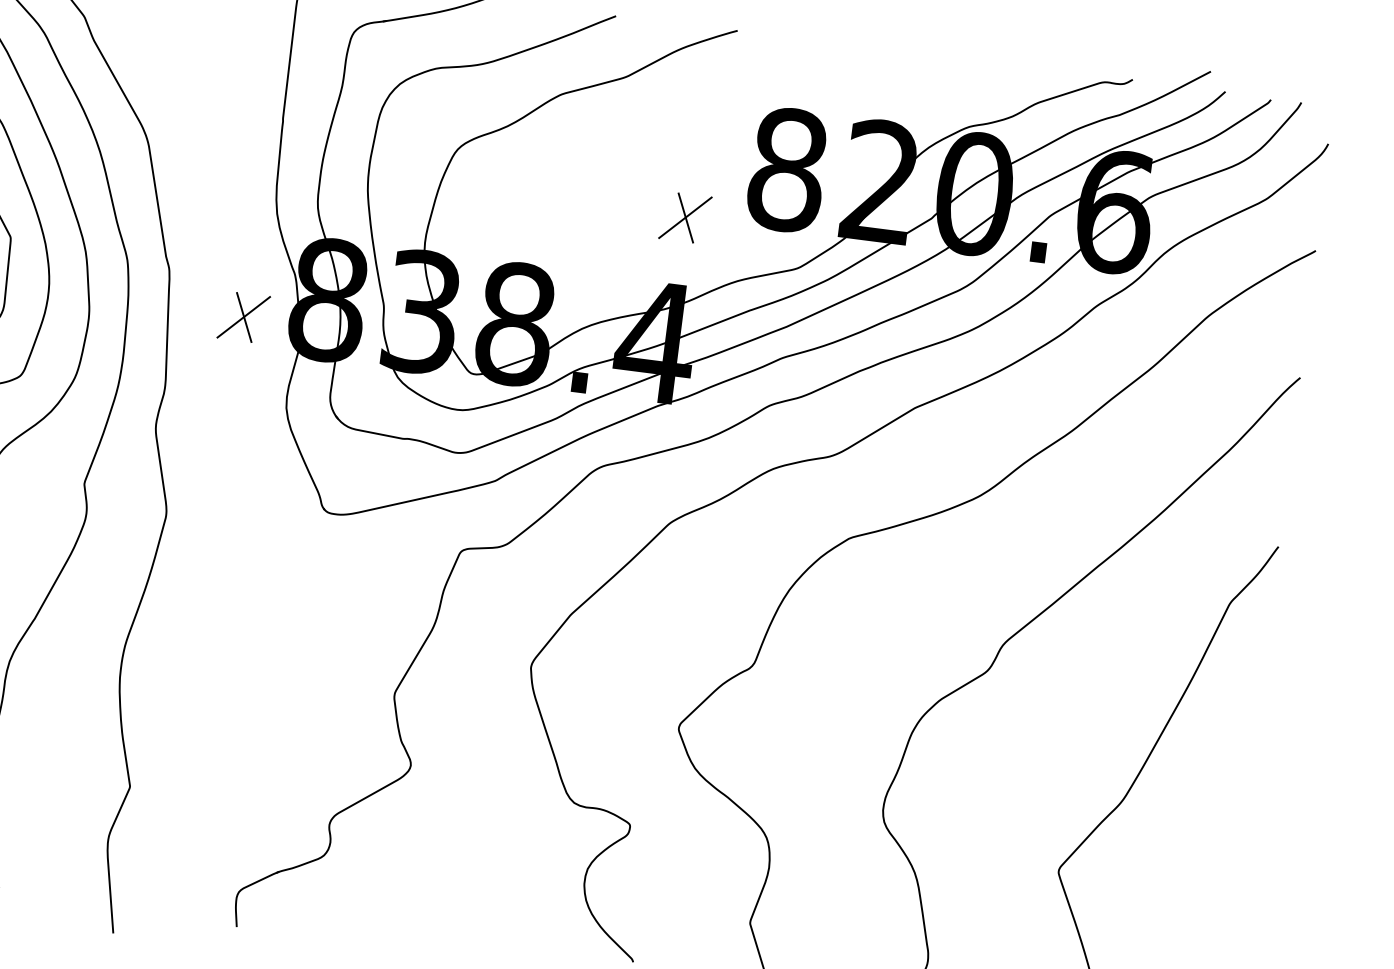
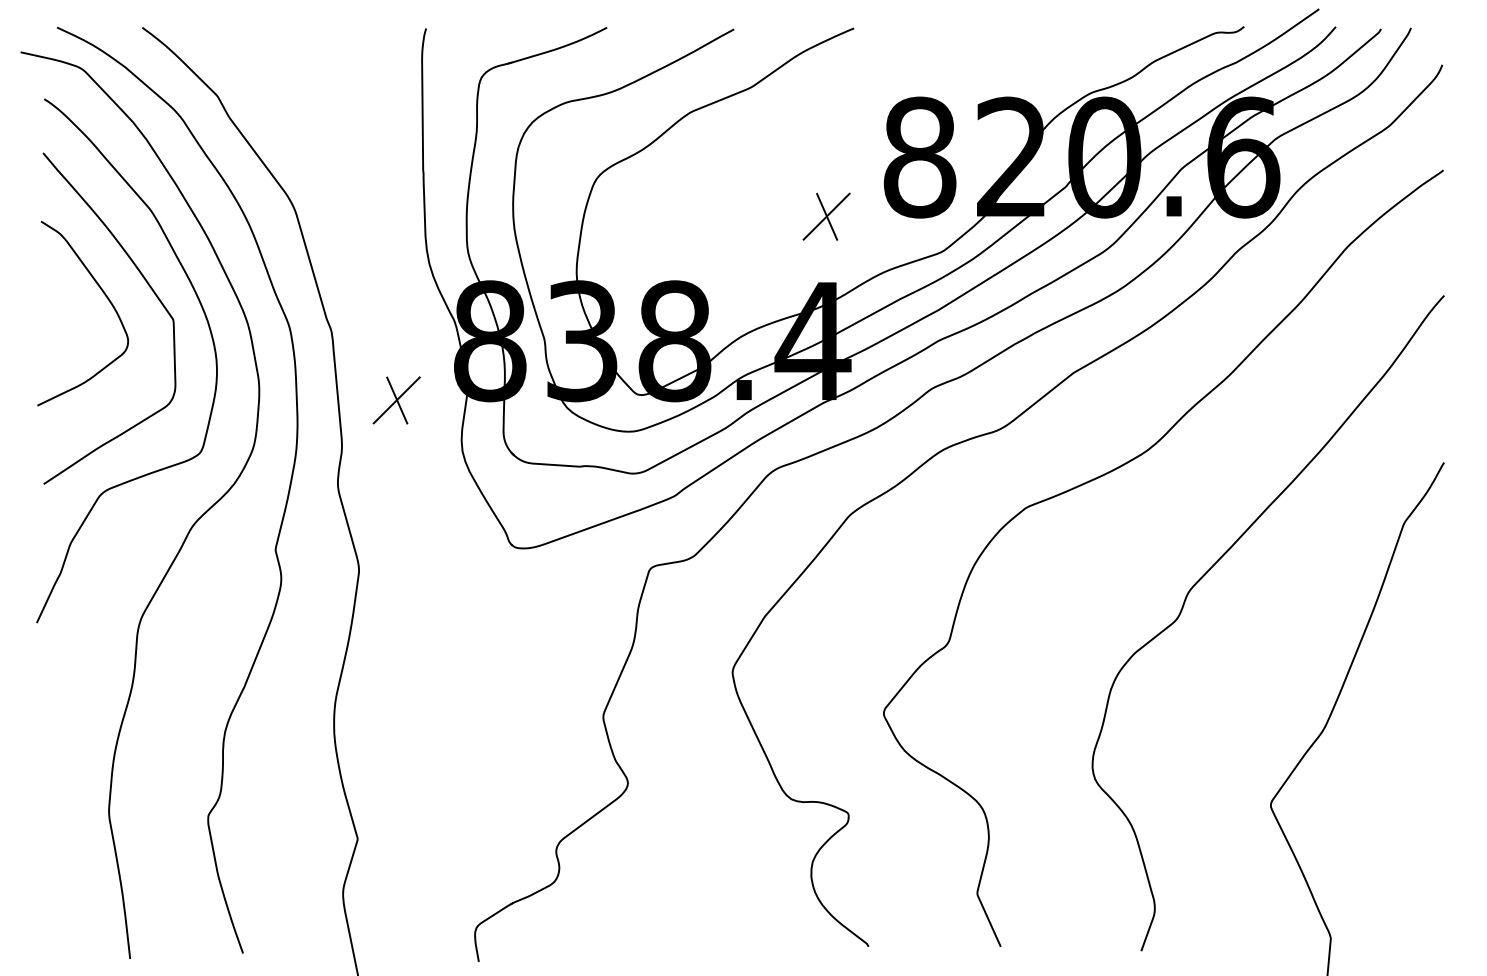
part: (243, 317) -> (396, 400), moved

